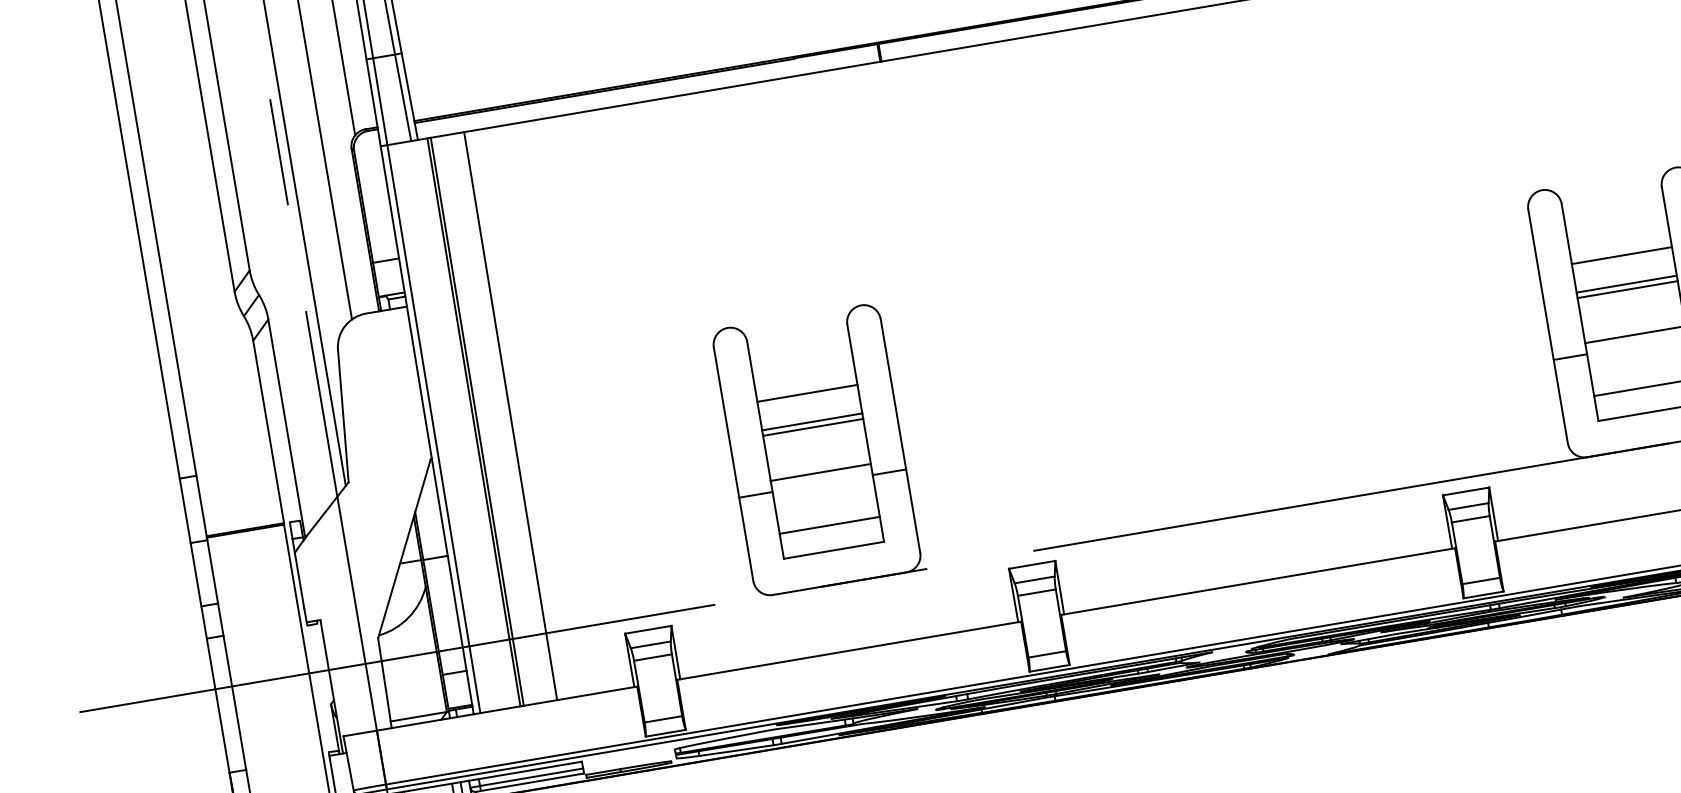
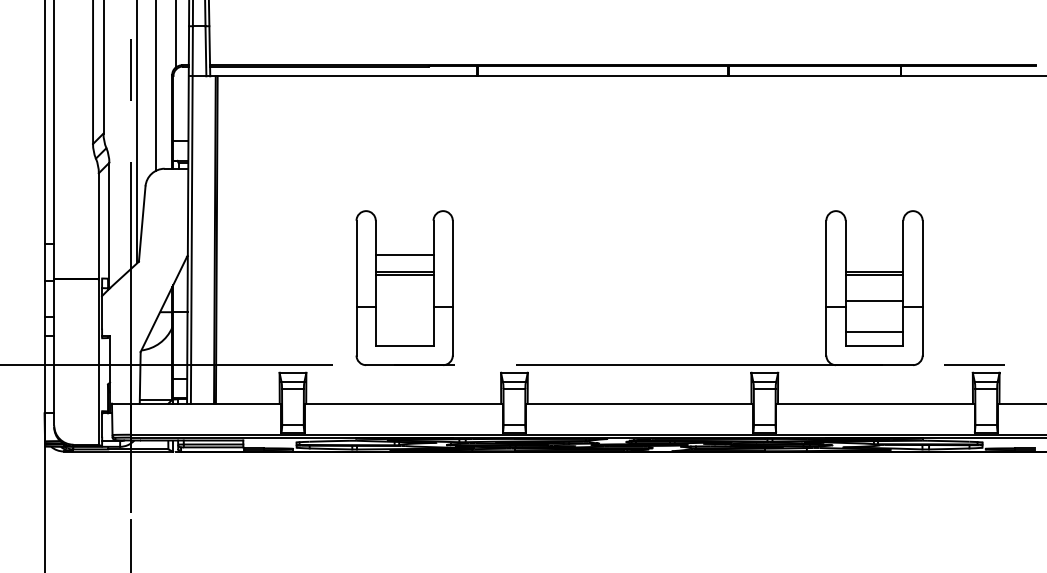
line: (1621, 255) -> (874, 255), removed
line: (509, 415) -> (235, 239), removed
line: (820, 471) -> (404, 300), removed
line: (829, 525) -> (404, 331), removed

